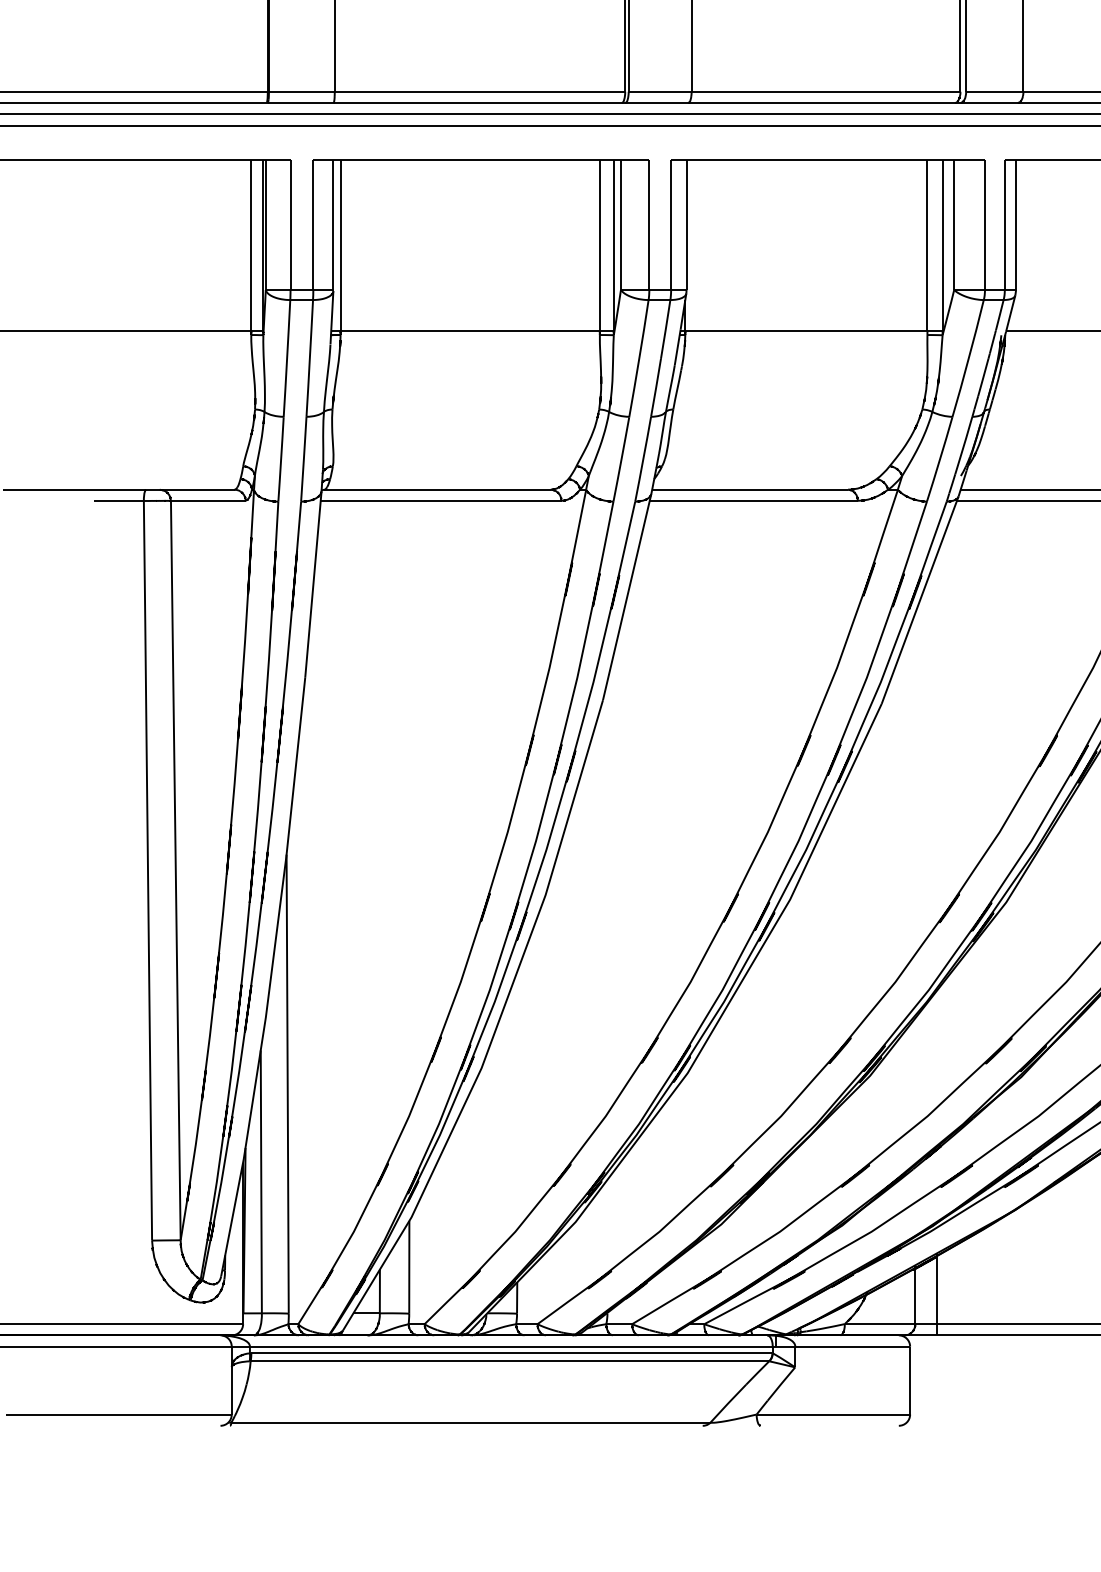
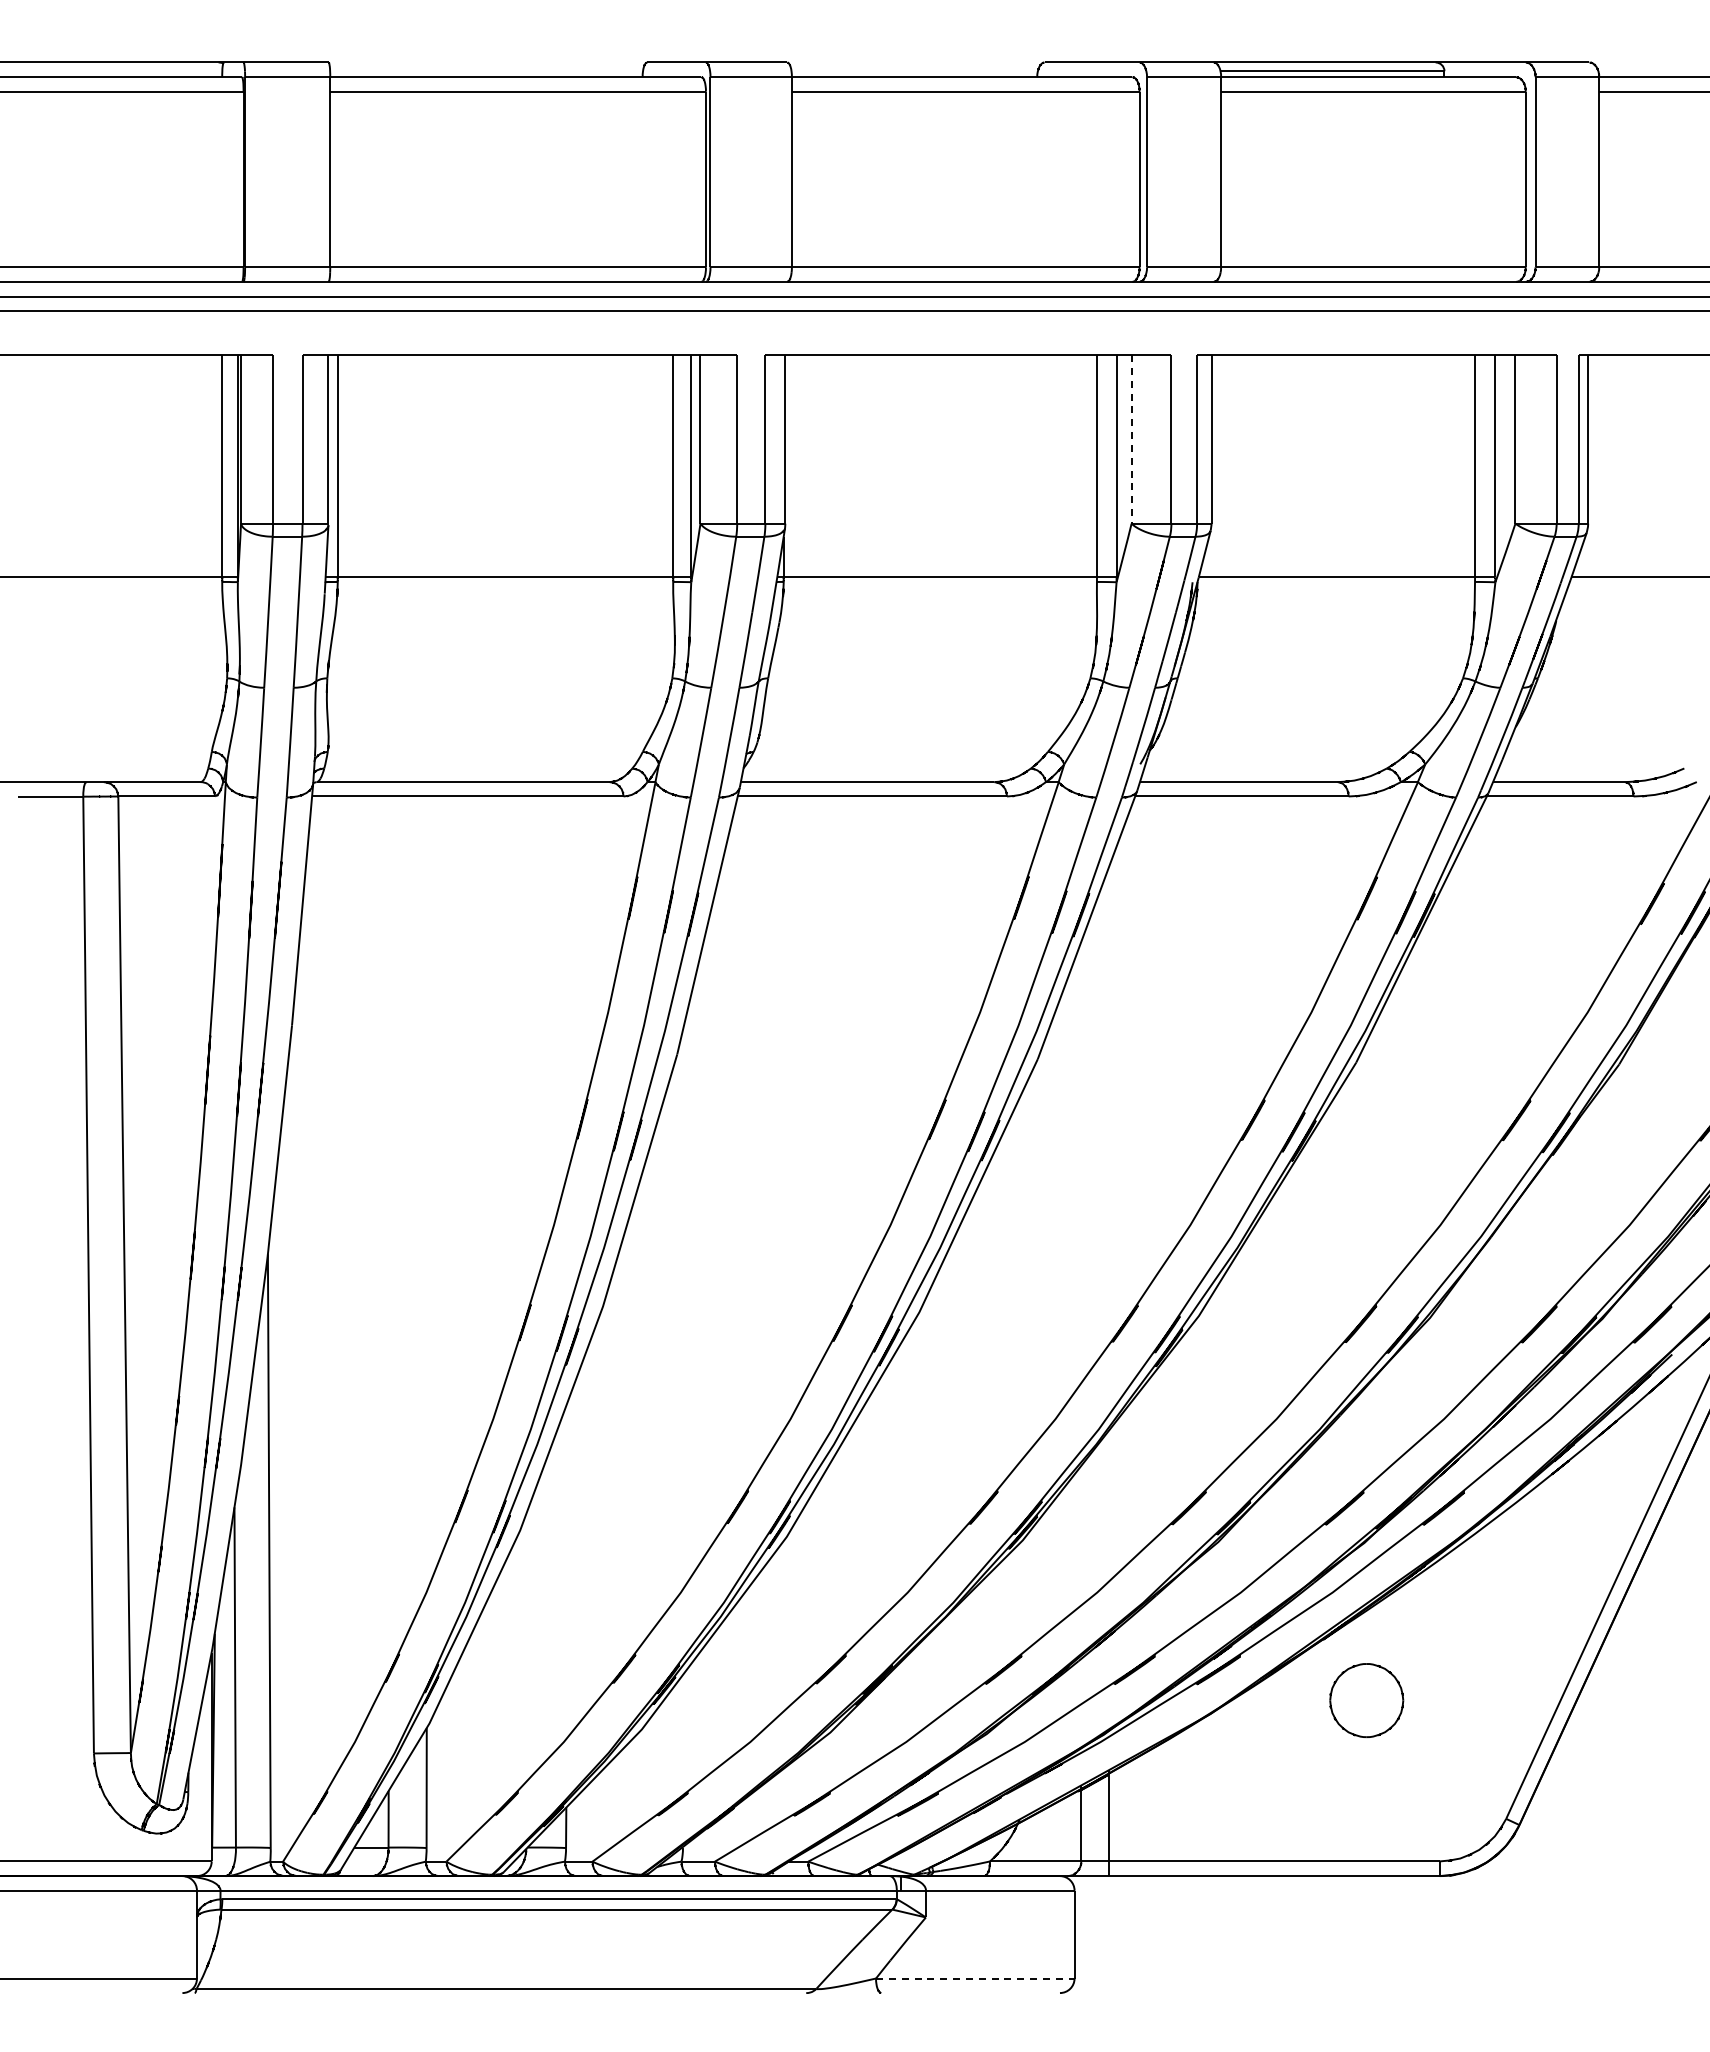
line: (954, 224) -> (1131, 439), solid -> dashed
line: (833, 1414) -> (975, 1978), solid -> dashed

